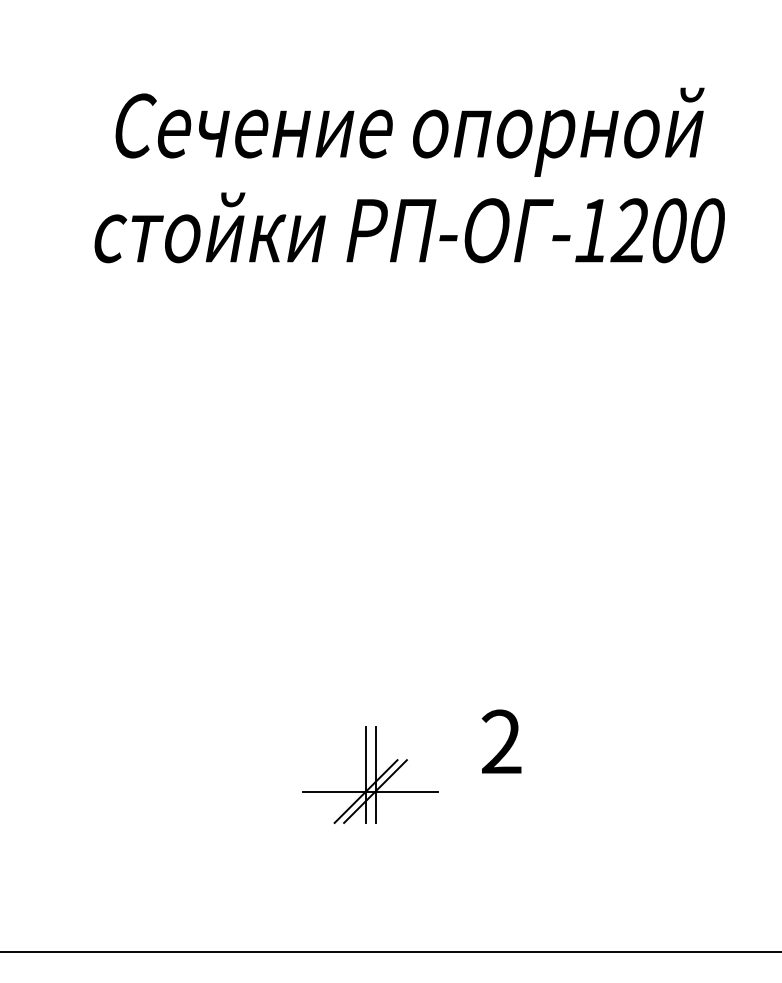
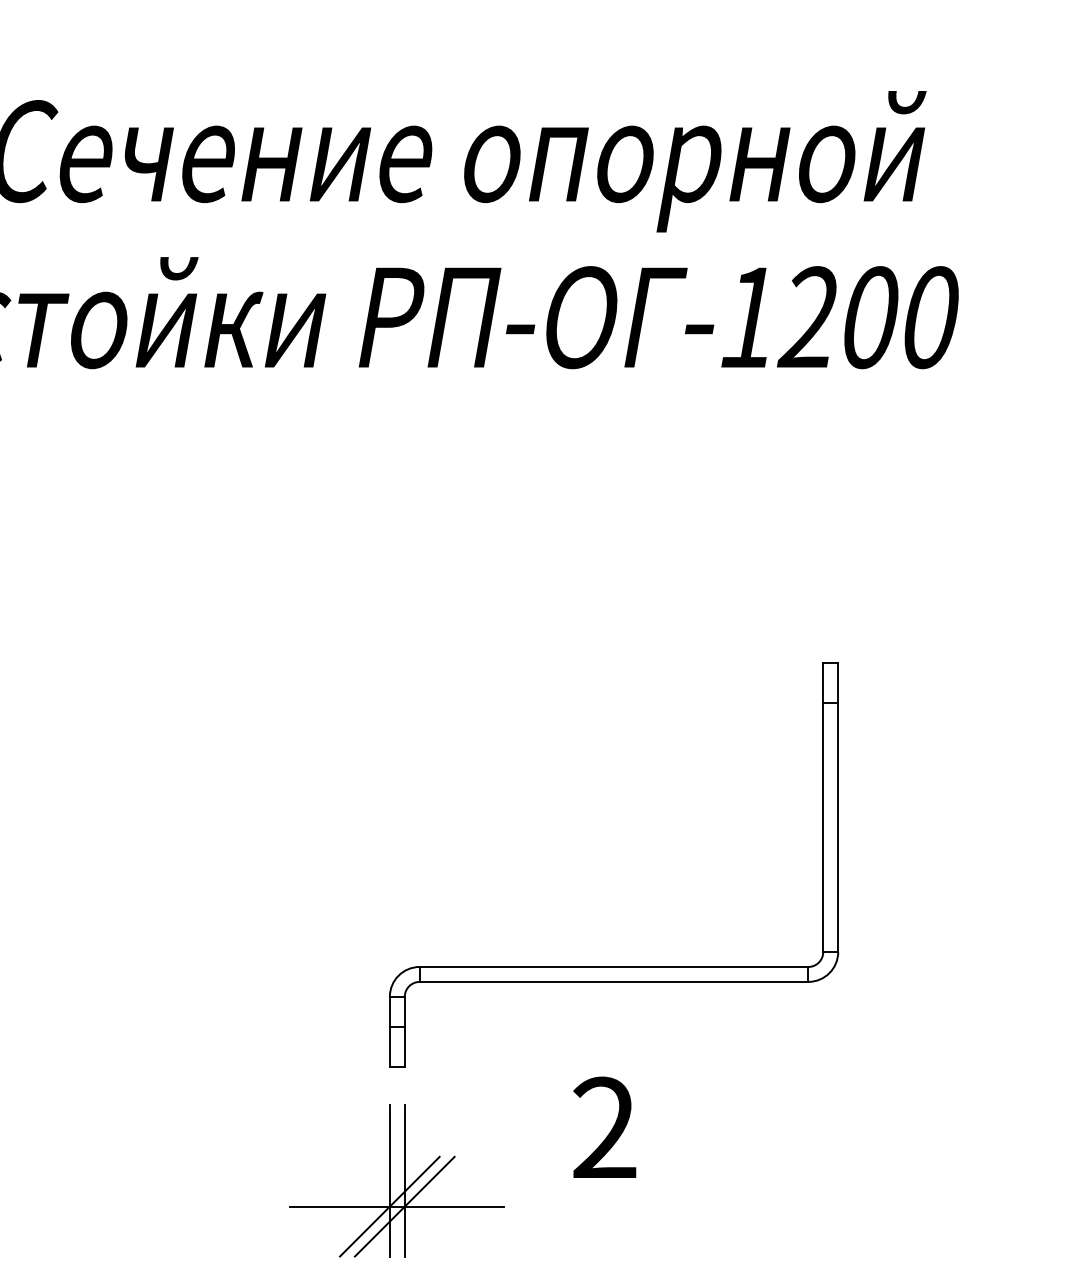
part: (507, 639) -> (614, 965), added

